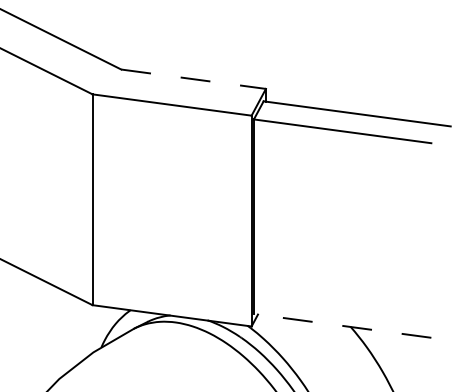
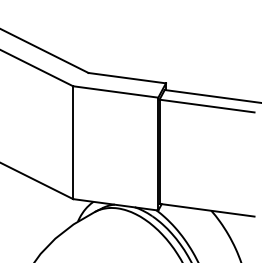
line: (194, 79) -> (127, 78), dashed -> solid
line: (343, 326) -> (207, 210), dashed -> solid

